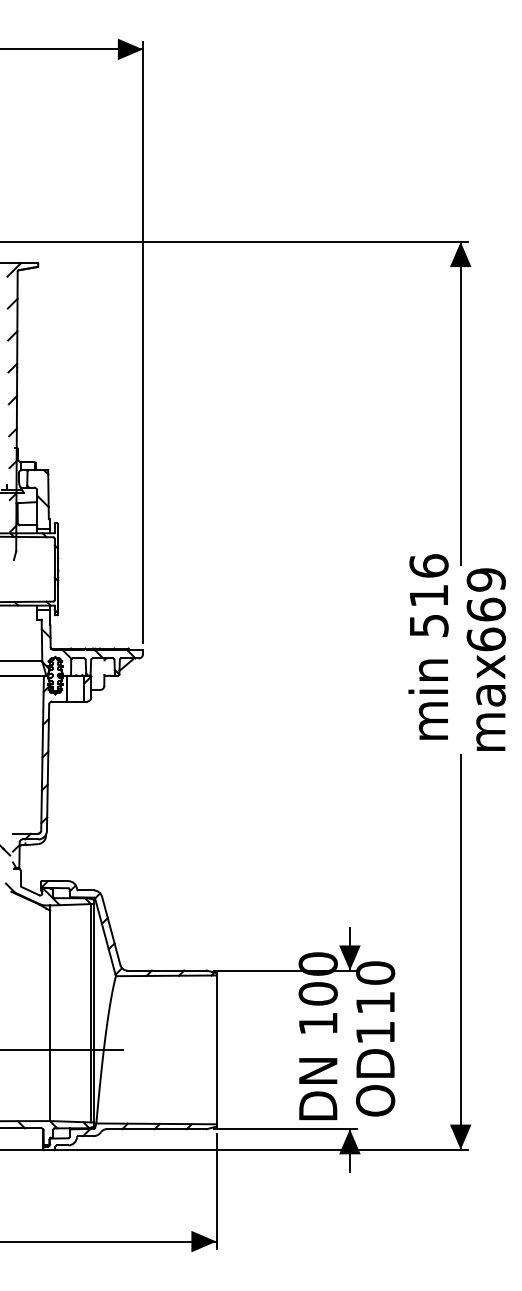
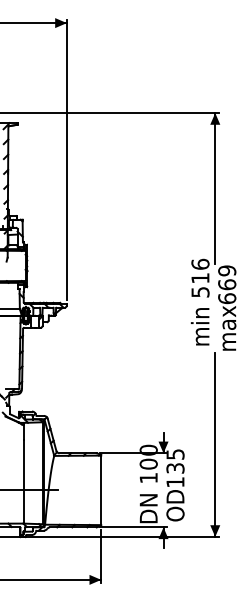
text: (375, 988) -> (175, 461), 110 -> 135

